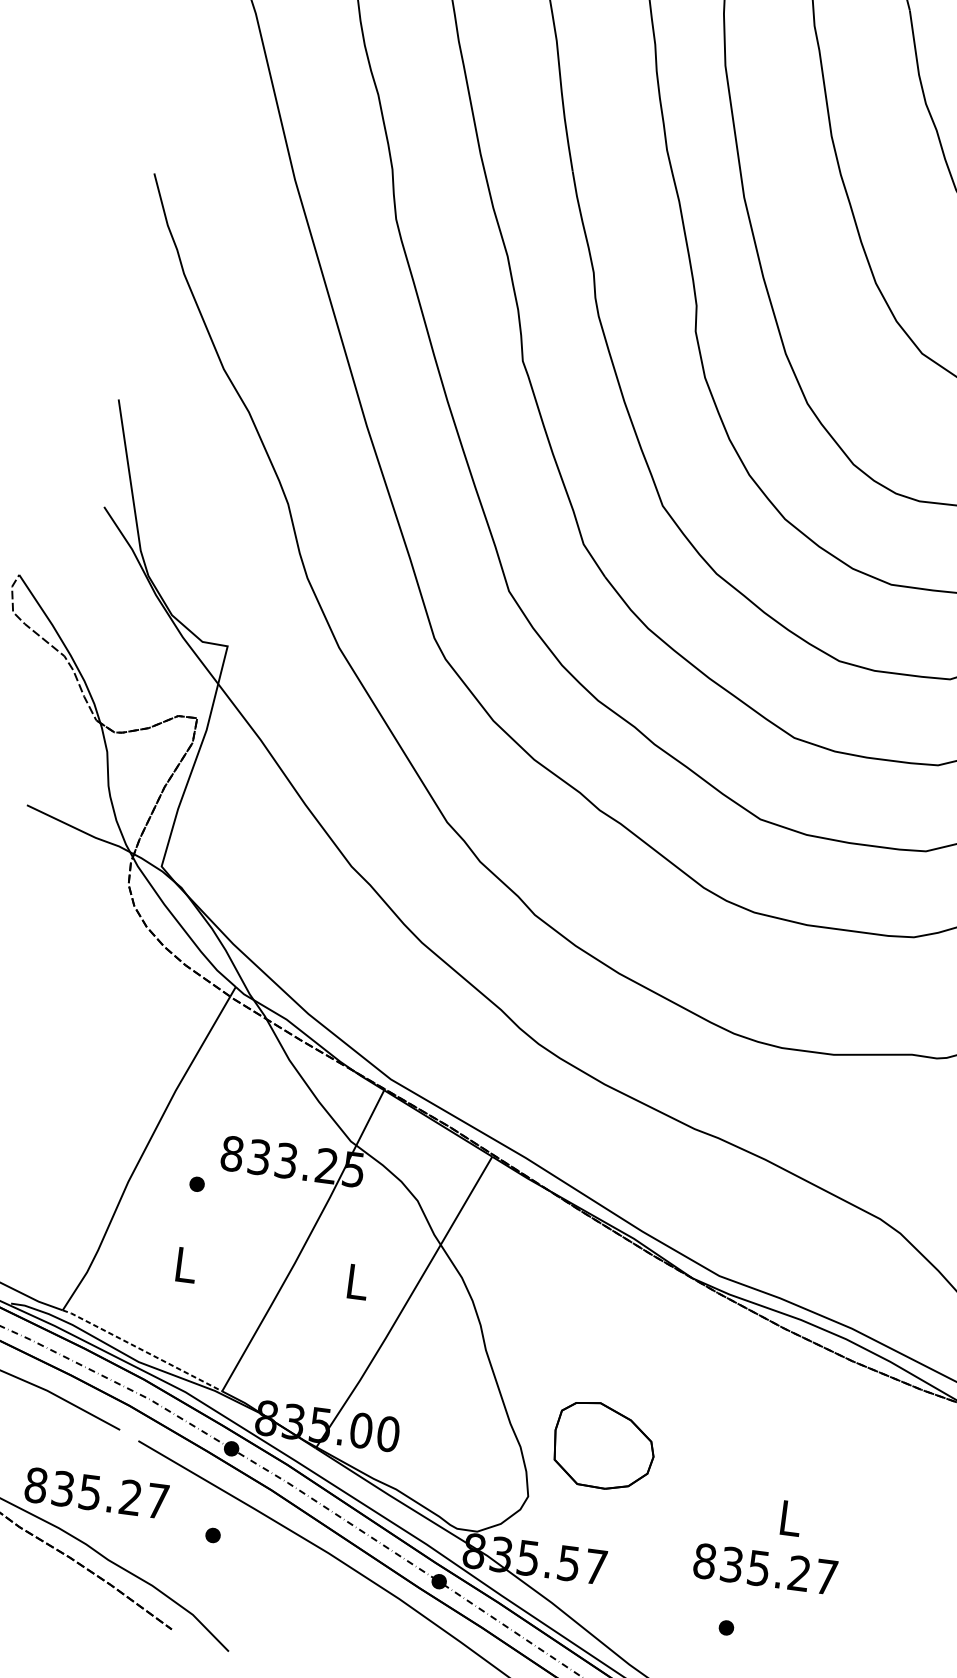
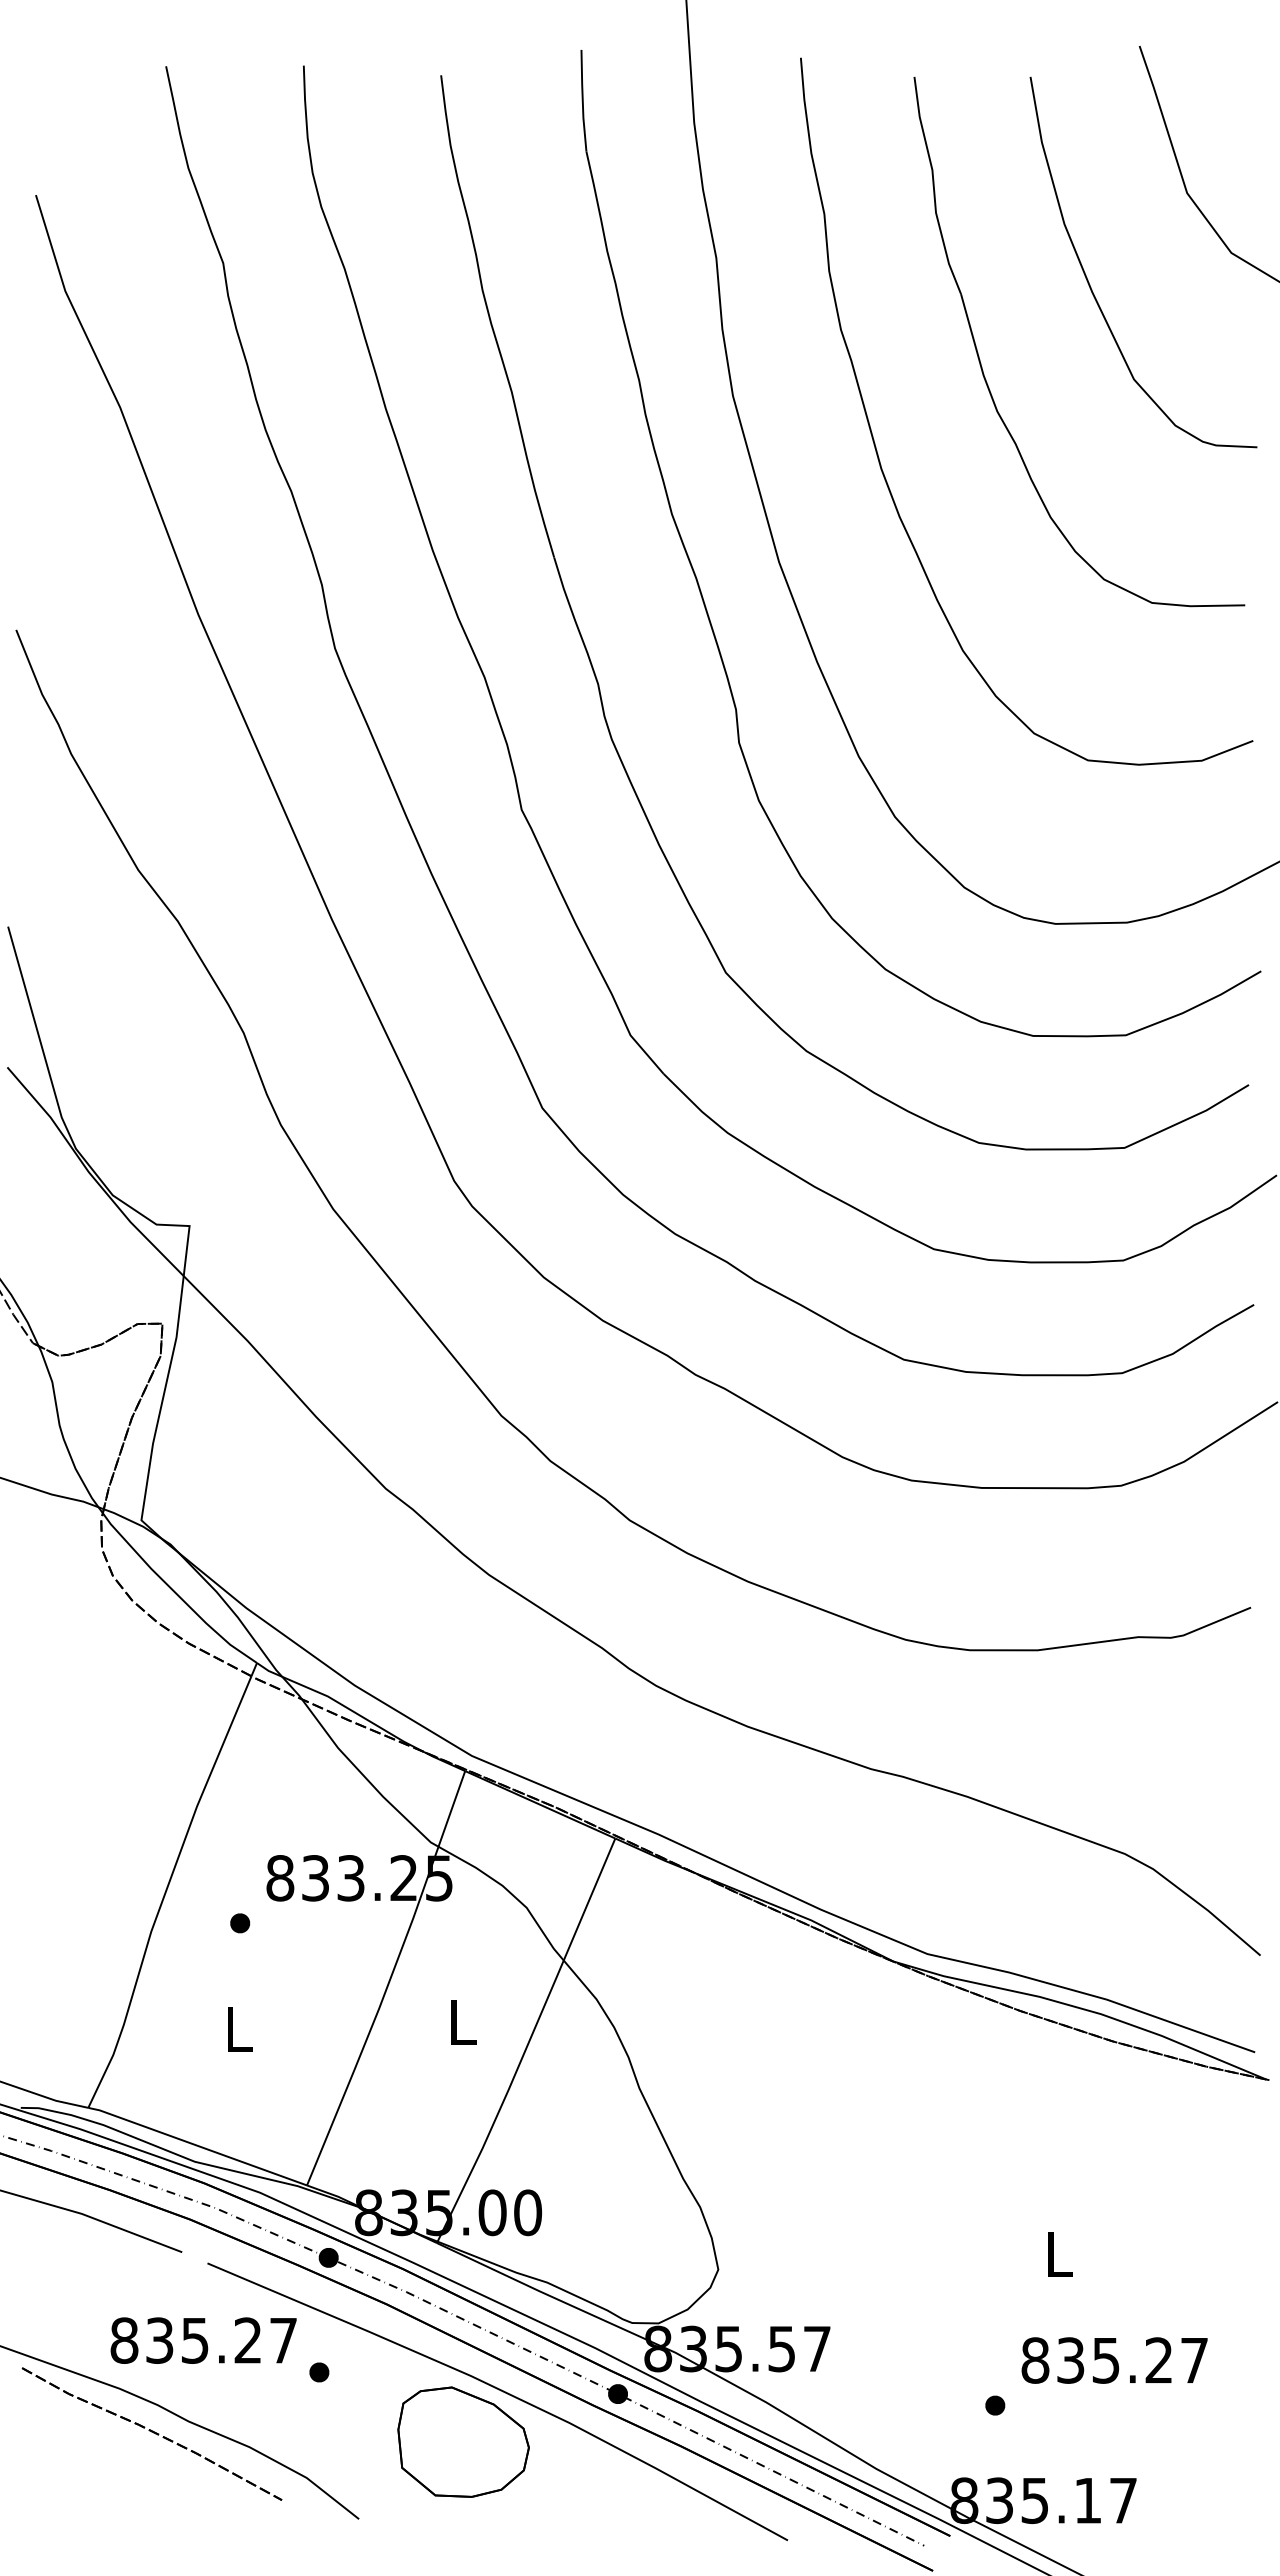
line: (142, 1349) -> (197, 2145), dashed -> solid
part: (604, 1445) -> (463, 2441), moved
text: (96, 1493) -> (203, 2340), moved
text: (765, 1569) -> (1114, 2360), moved

